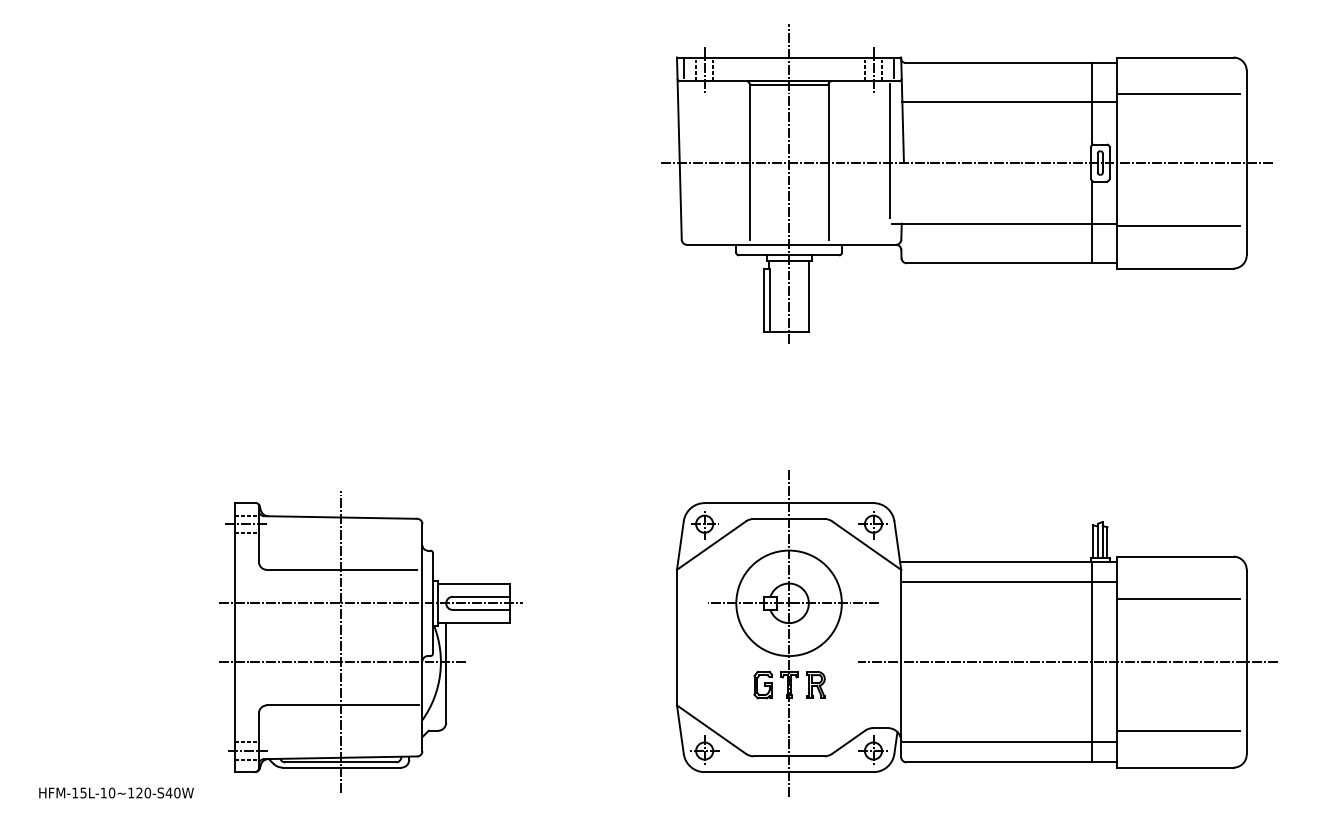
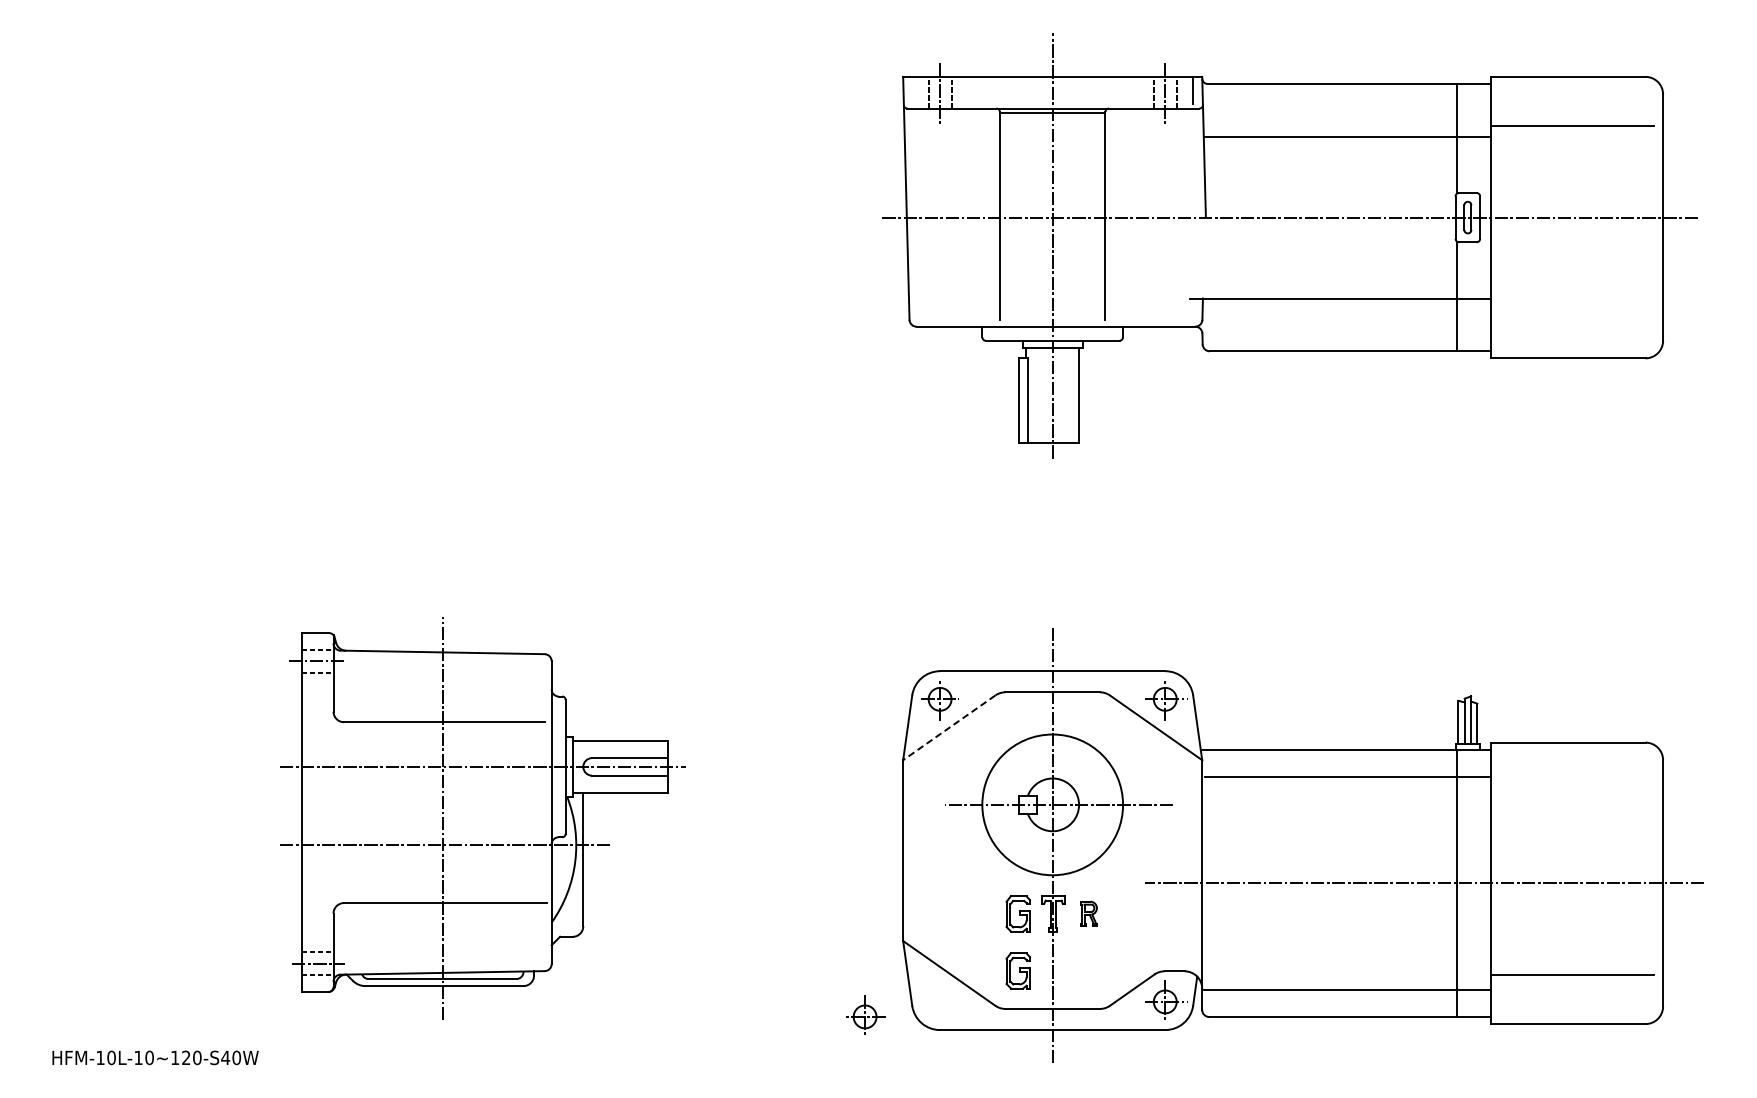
line: (683, 67) -> (912, 89), removed
line: (890, 150) -> (1187, 201), removed
line: (1178, 226) -> (1572, 302), removed
line: (710, 546) -> (948, 728), solid -> dashed
line: (1178, 598) -> (1572, 798), removed
part: (370, 642) -> (482, 818), moved
part: (815, 684) -> (1088, 913), size x0.7
part: (763, 727) -> (1018, 970), added
part: (704, 749) -> (865, 1014), moved
text: (83, 792) -> (111, 1057), HFM-15L-10~120-S40W -> HFM-10L-10~120-S40W

